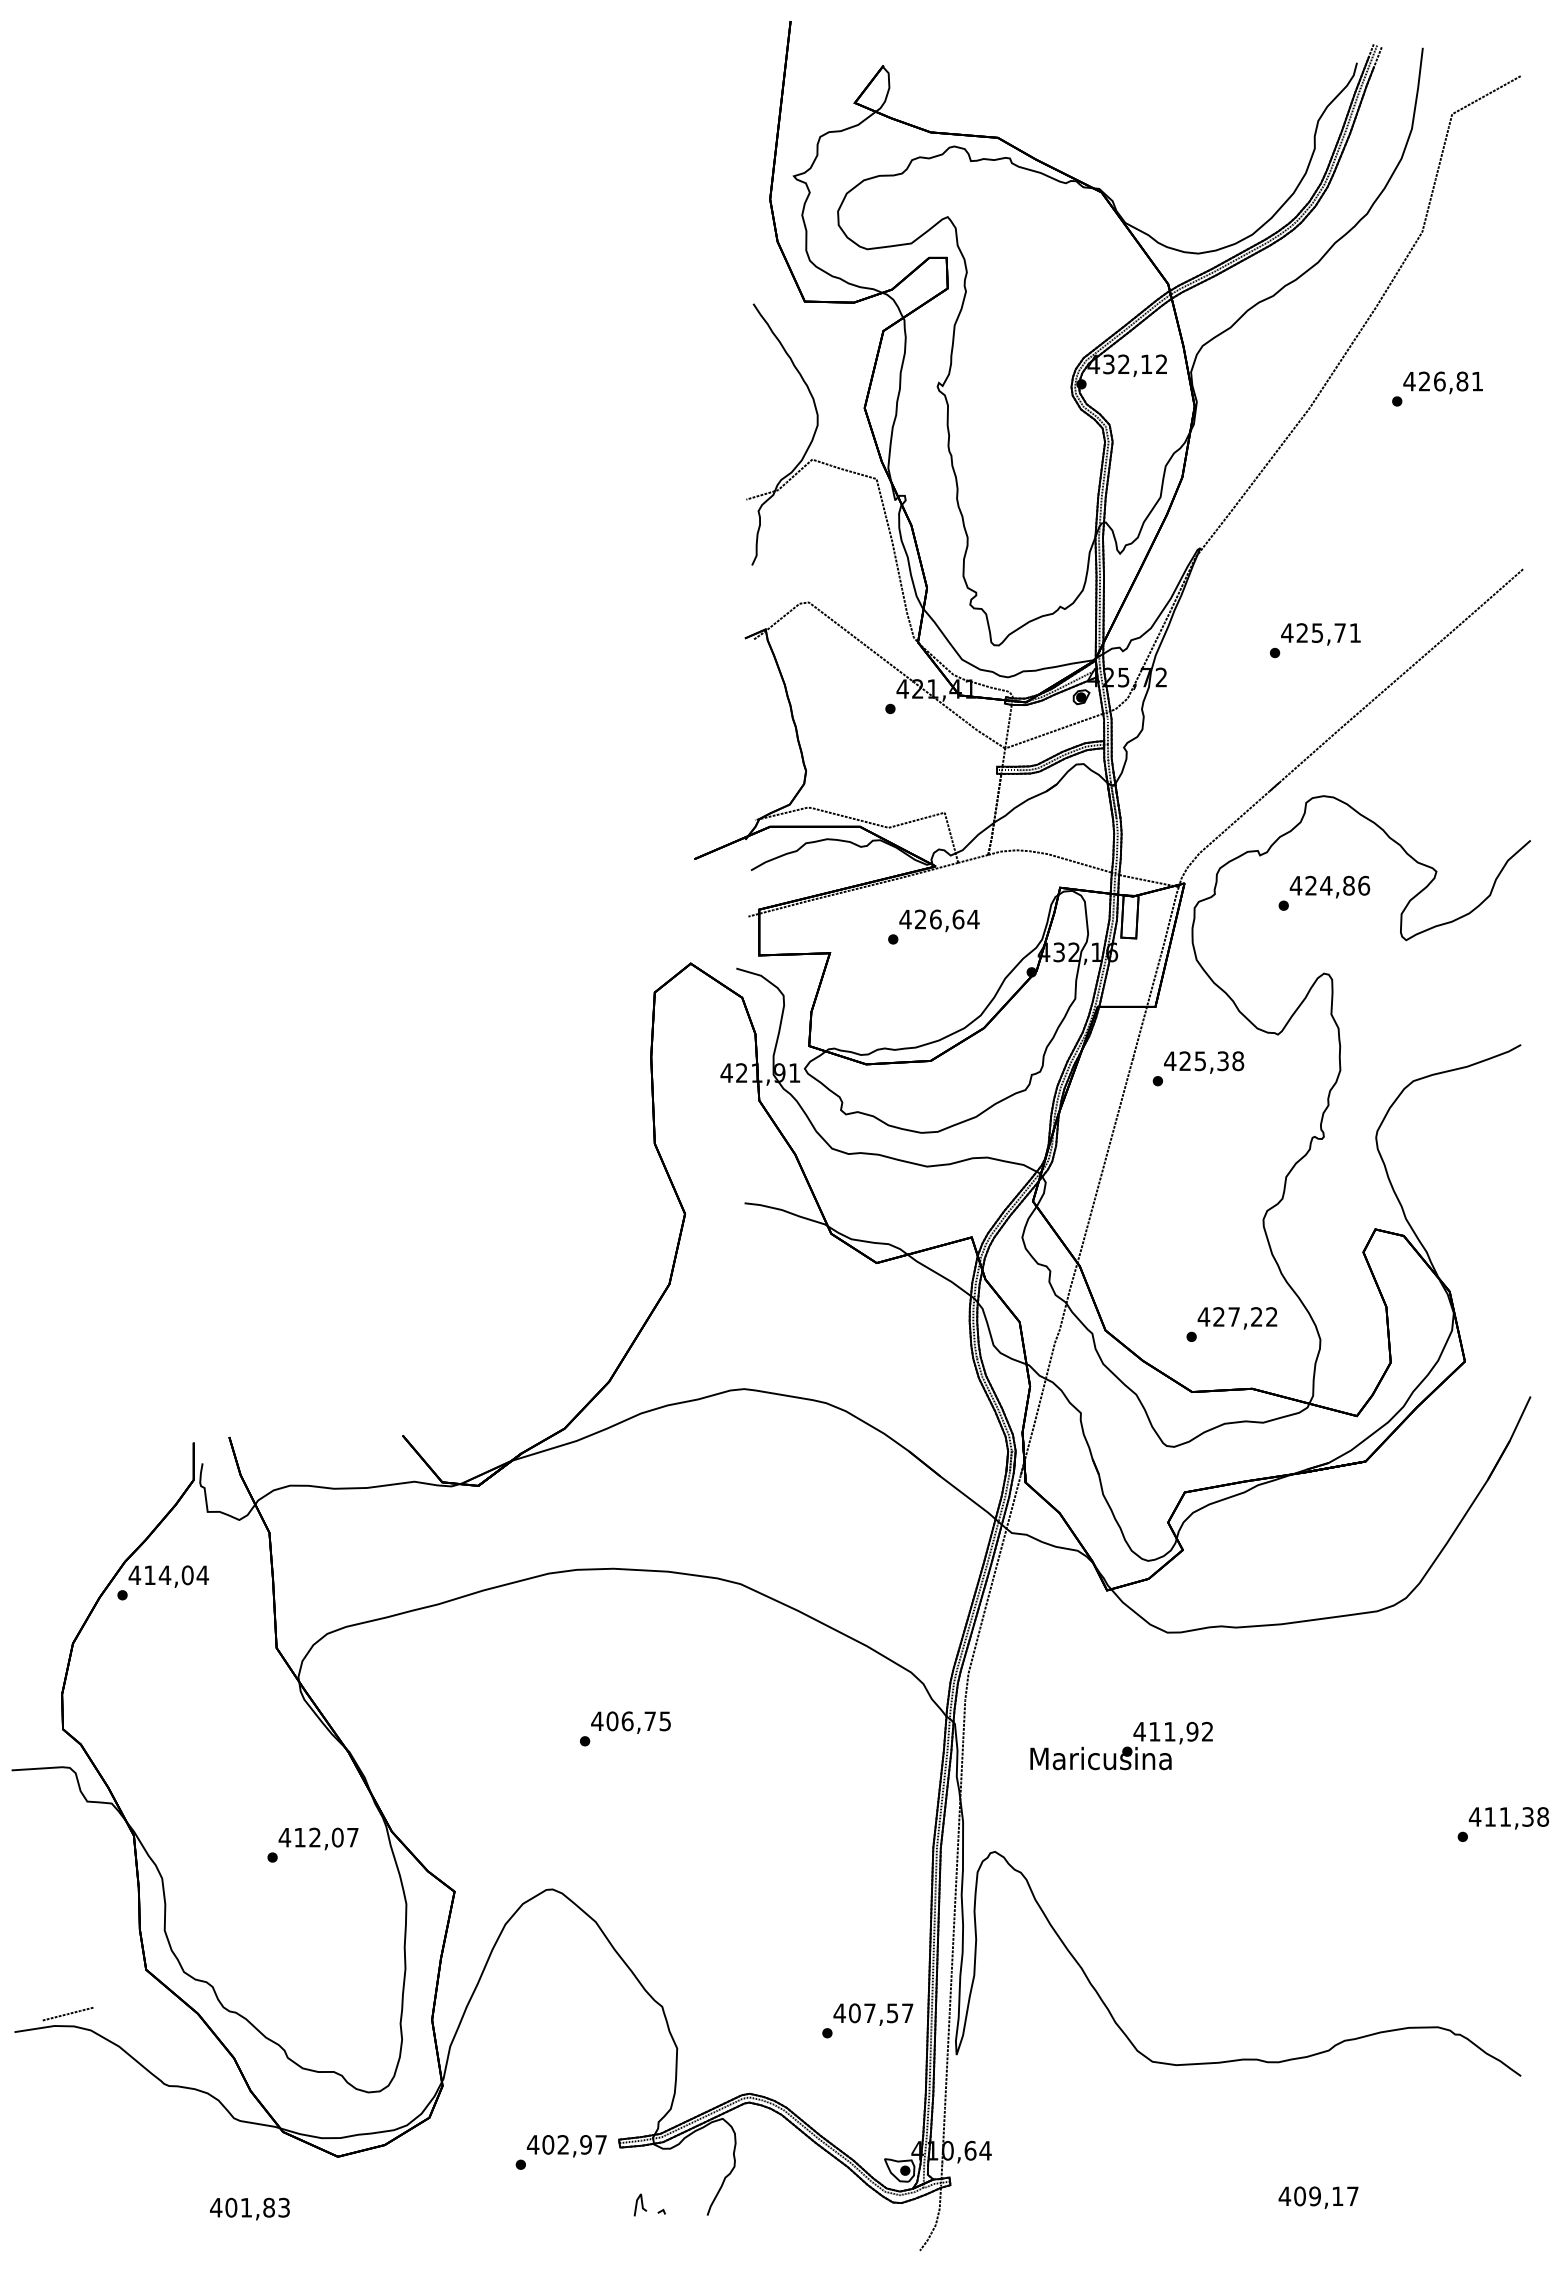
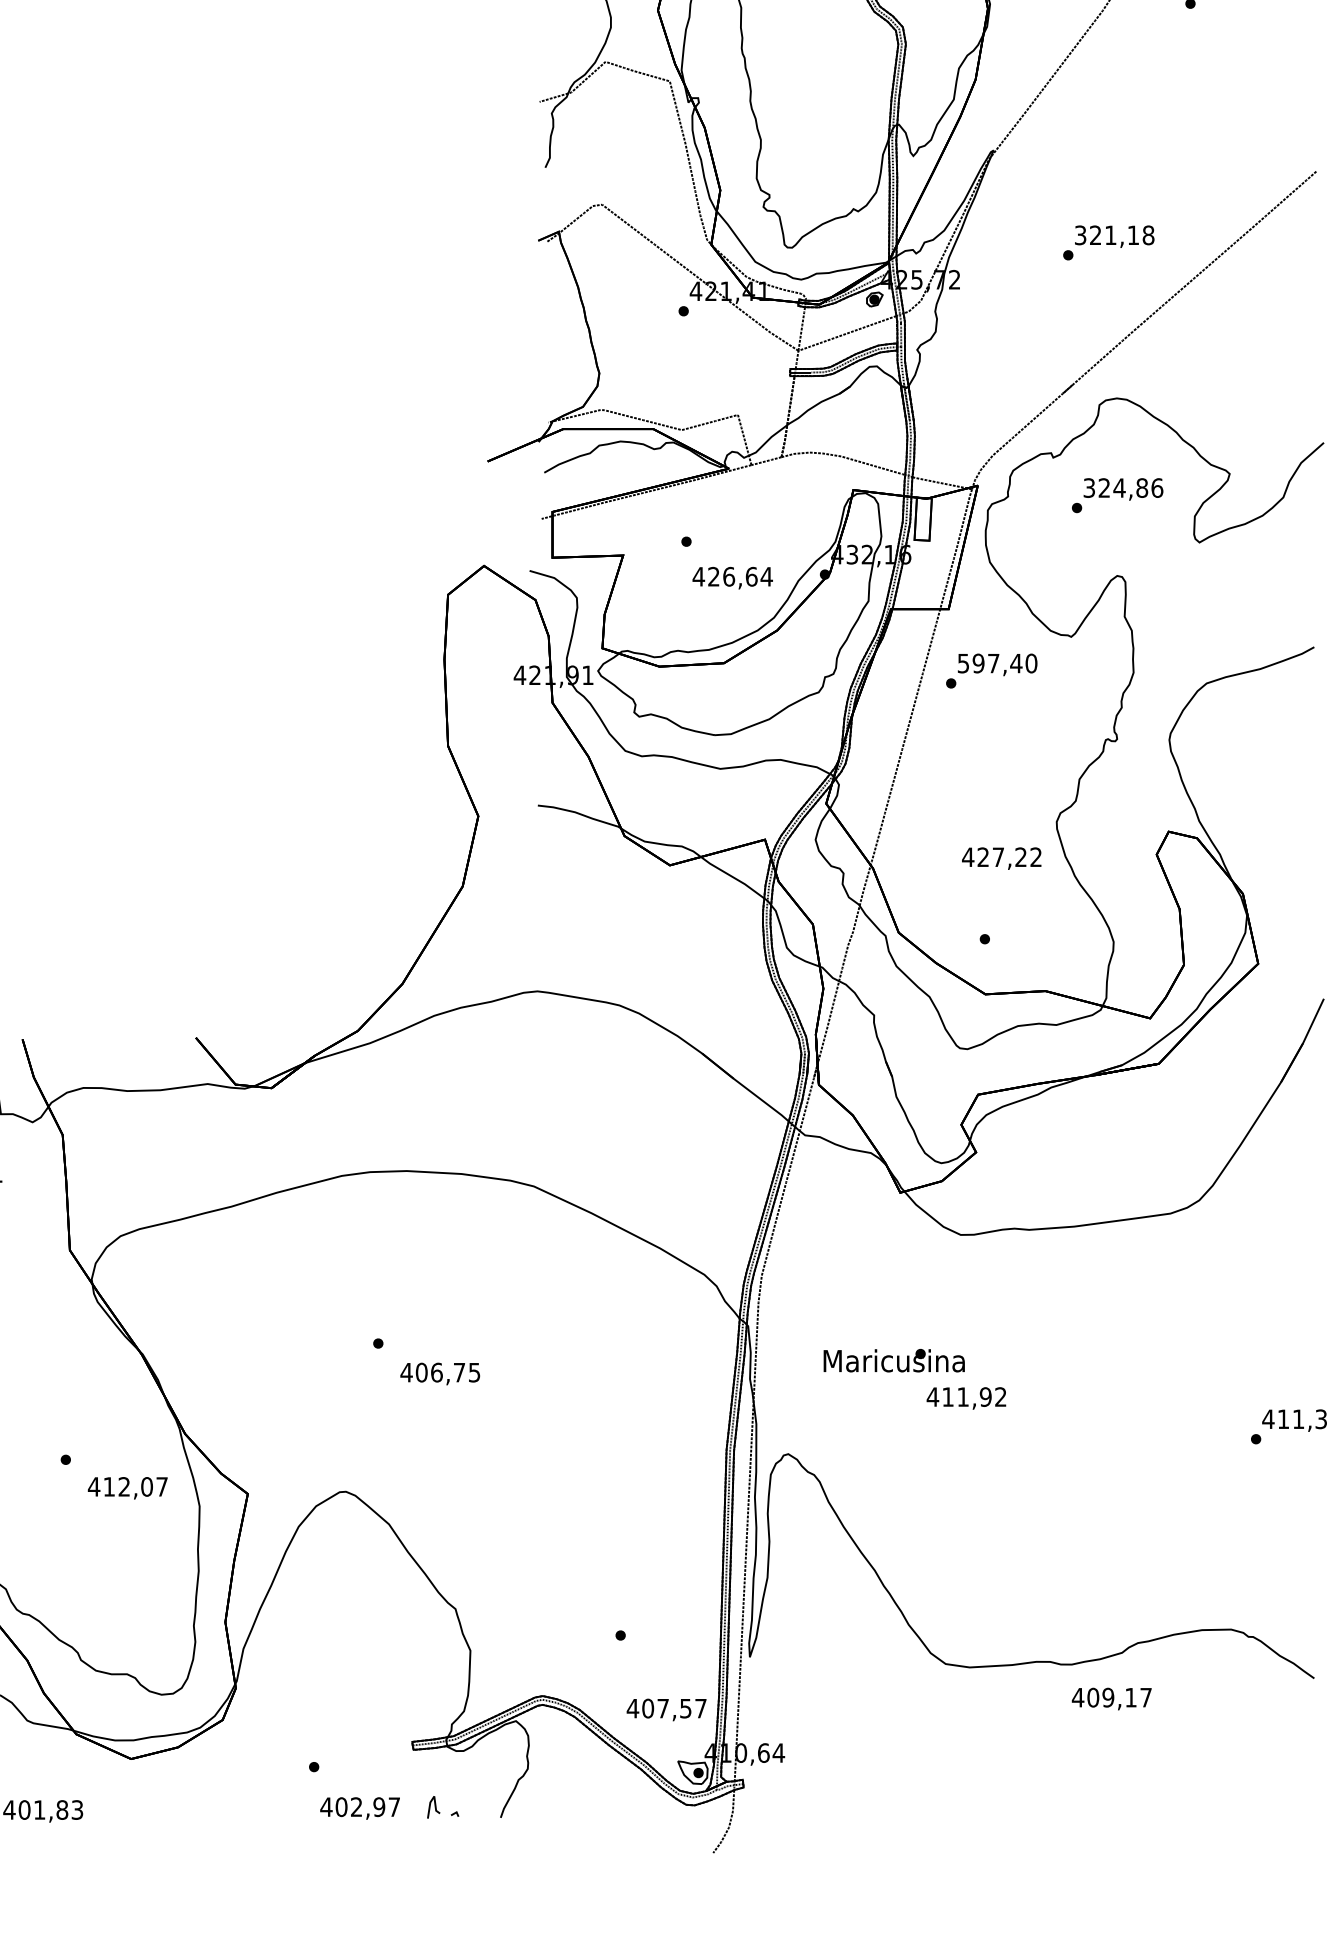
text: (1321, 632) -> (1114, 234), 425,71 -> 321,18
text: (1295, 885) -> (1088, 487), 424,86 -> 324,86
text: (939, 920) -> (732, 577), moved
text: (1204, 1061) -> (997, 663), 425,38 -> 597,40
text: (1237, 1318) -> (1001, 858), moved
text: (630, 1722) -> (439, 1373), moved
text: (1172, 1732) -> (965, 1397), moved
text: (318, 1838) -> (127, 1487), moved
text: (873, 2014) -> (666, 1709), moved
text: (566, 2146) -> (359, 1808), moved
text: (1318, 2197) -> (1111, 1698), moved

